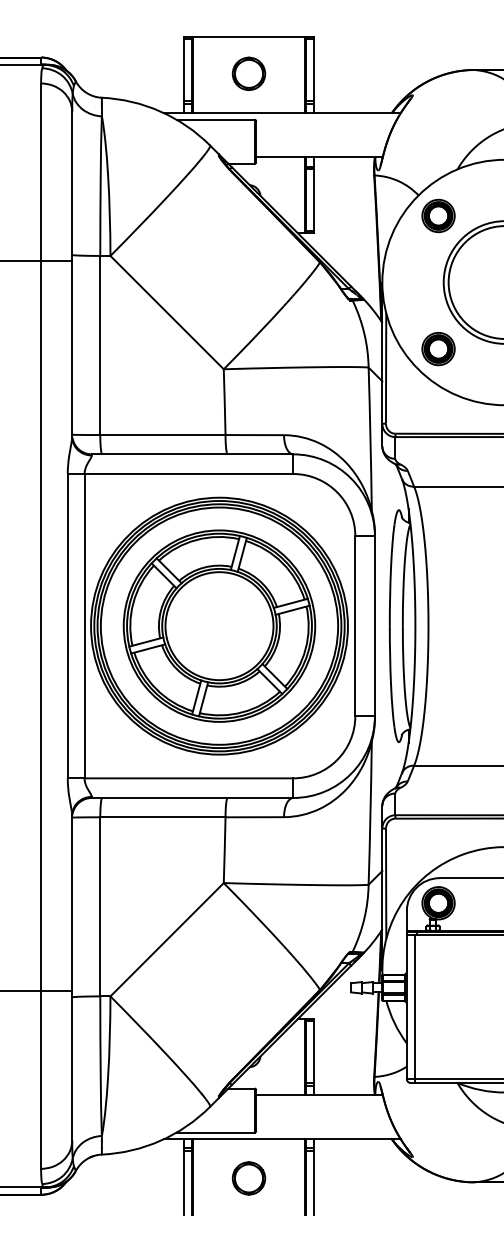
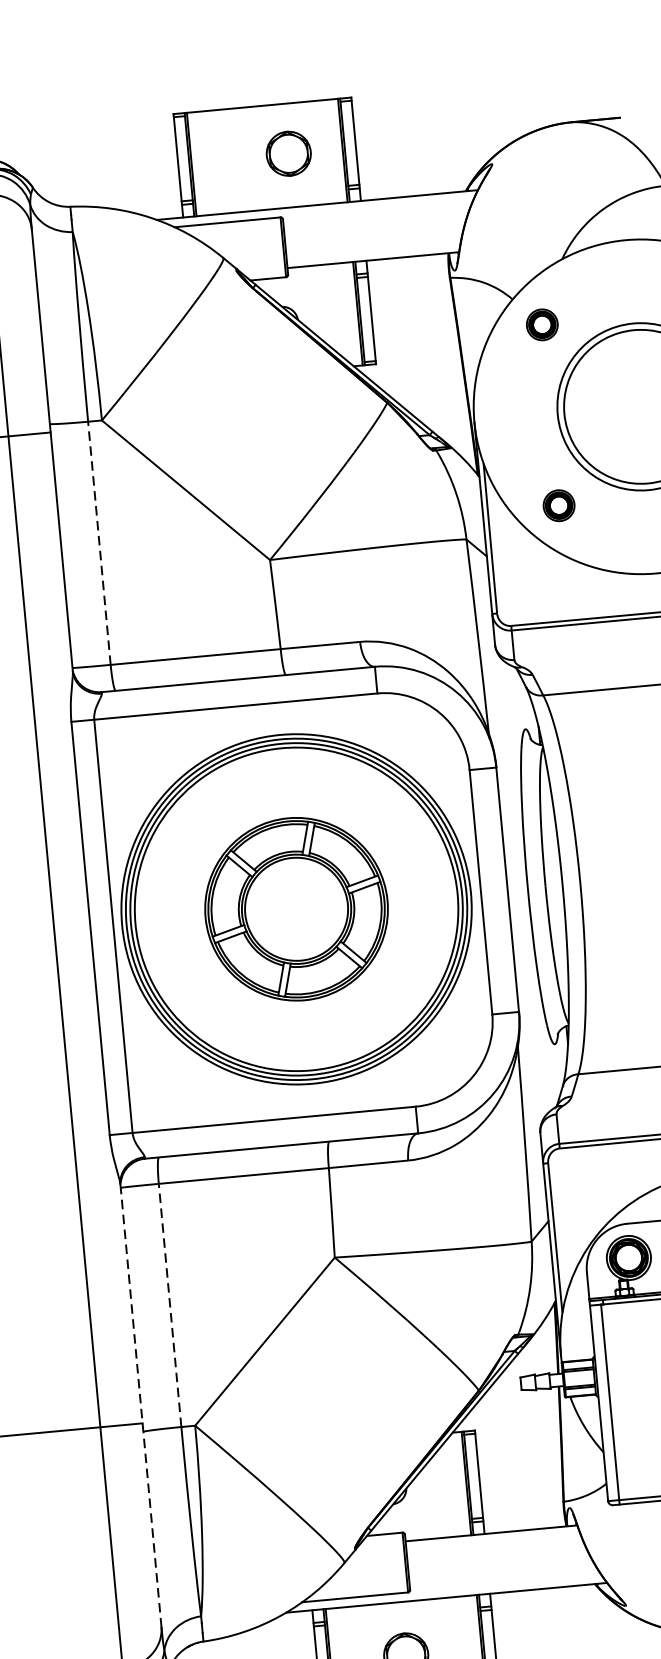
part: (248, 73) -> (288, 153), moved
part: (438, 215) -> (542, 324), size x0.7
line: (100, 345) -> (99, 543), solid -> dashed
part: (438, 349) -> (559, 506), size x0.7
part: (219, 625) -> (296, 908), size x0.7
line: (100, 906) -> (170, 1304), solid -> dashed
line: (72, 978) -> (141, 1406), solid -> dashed

